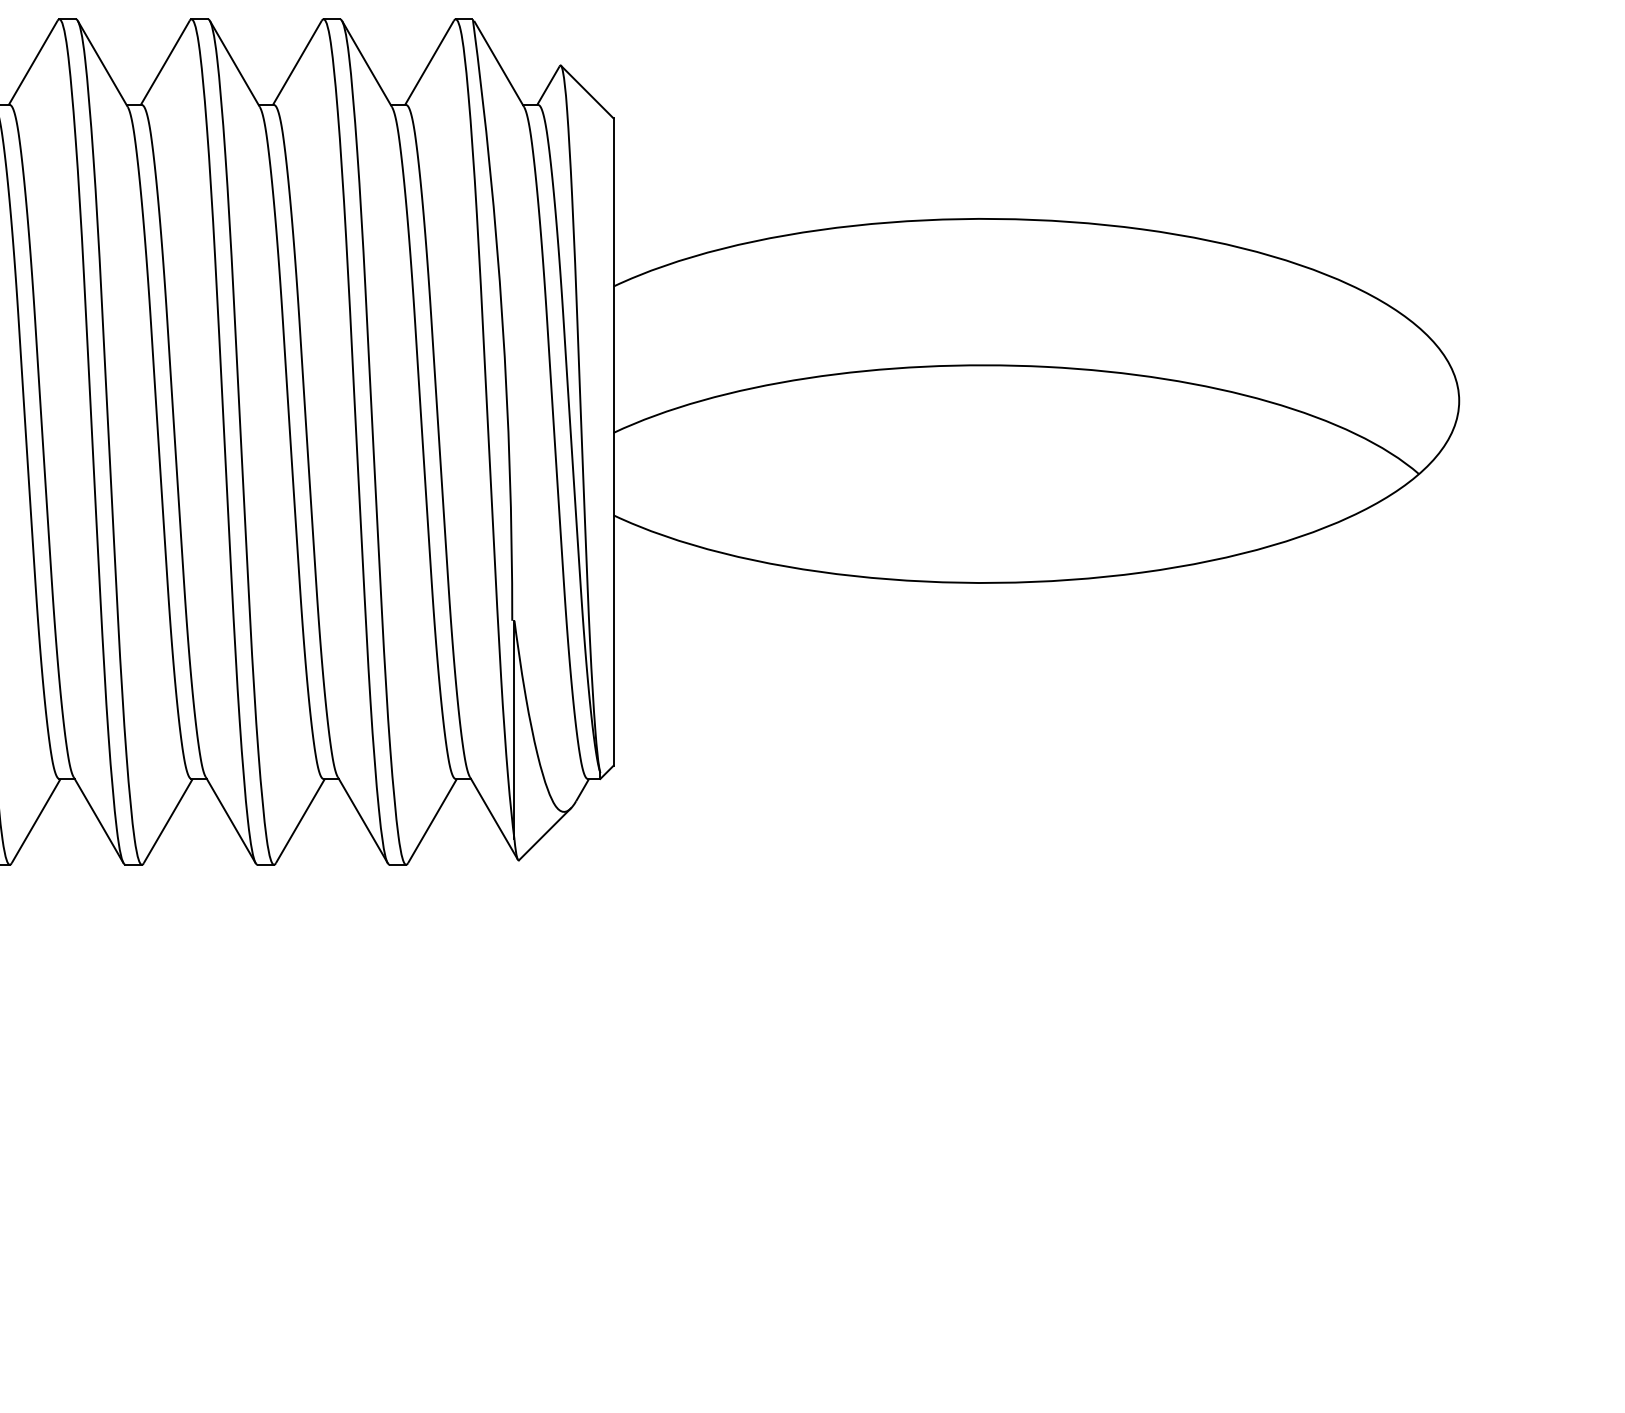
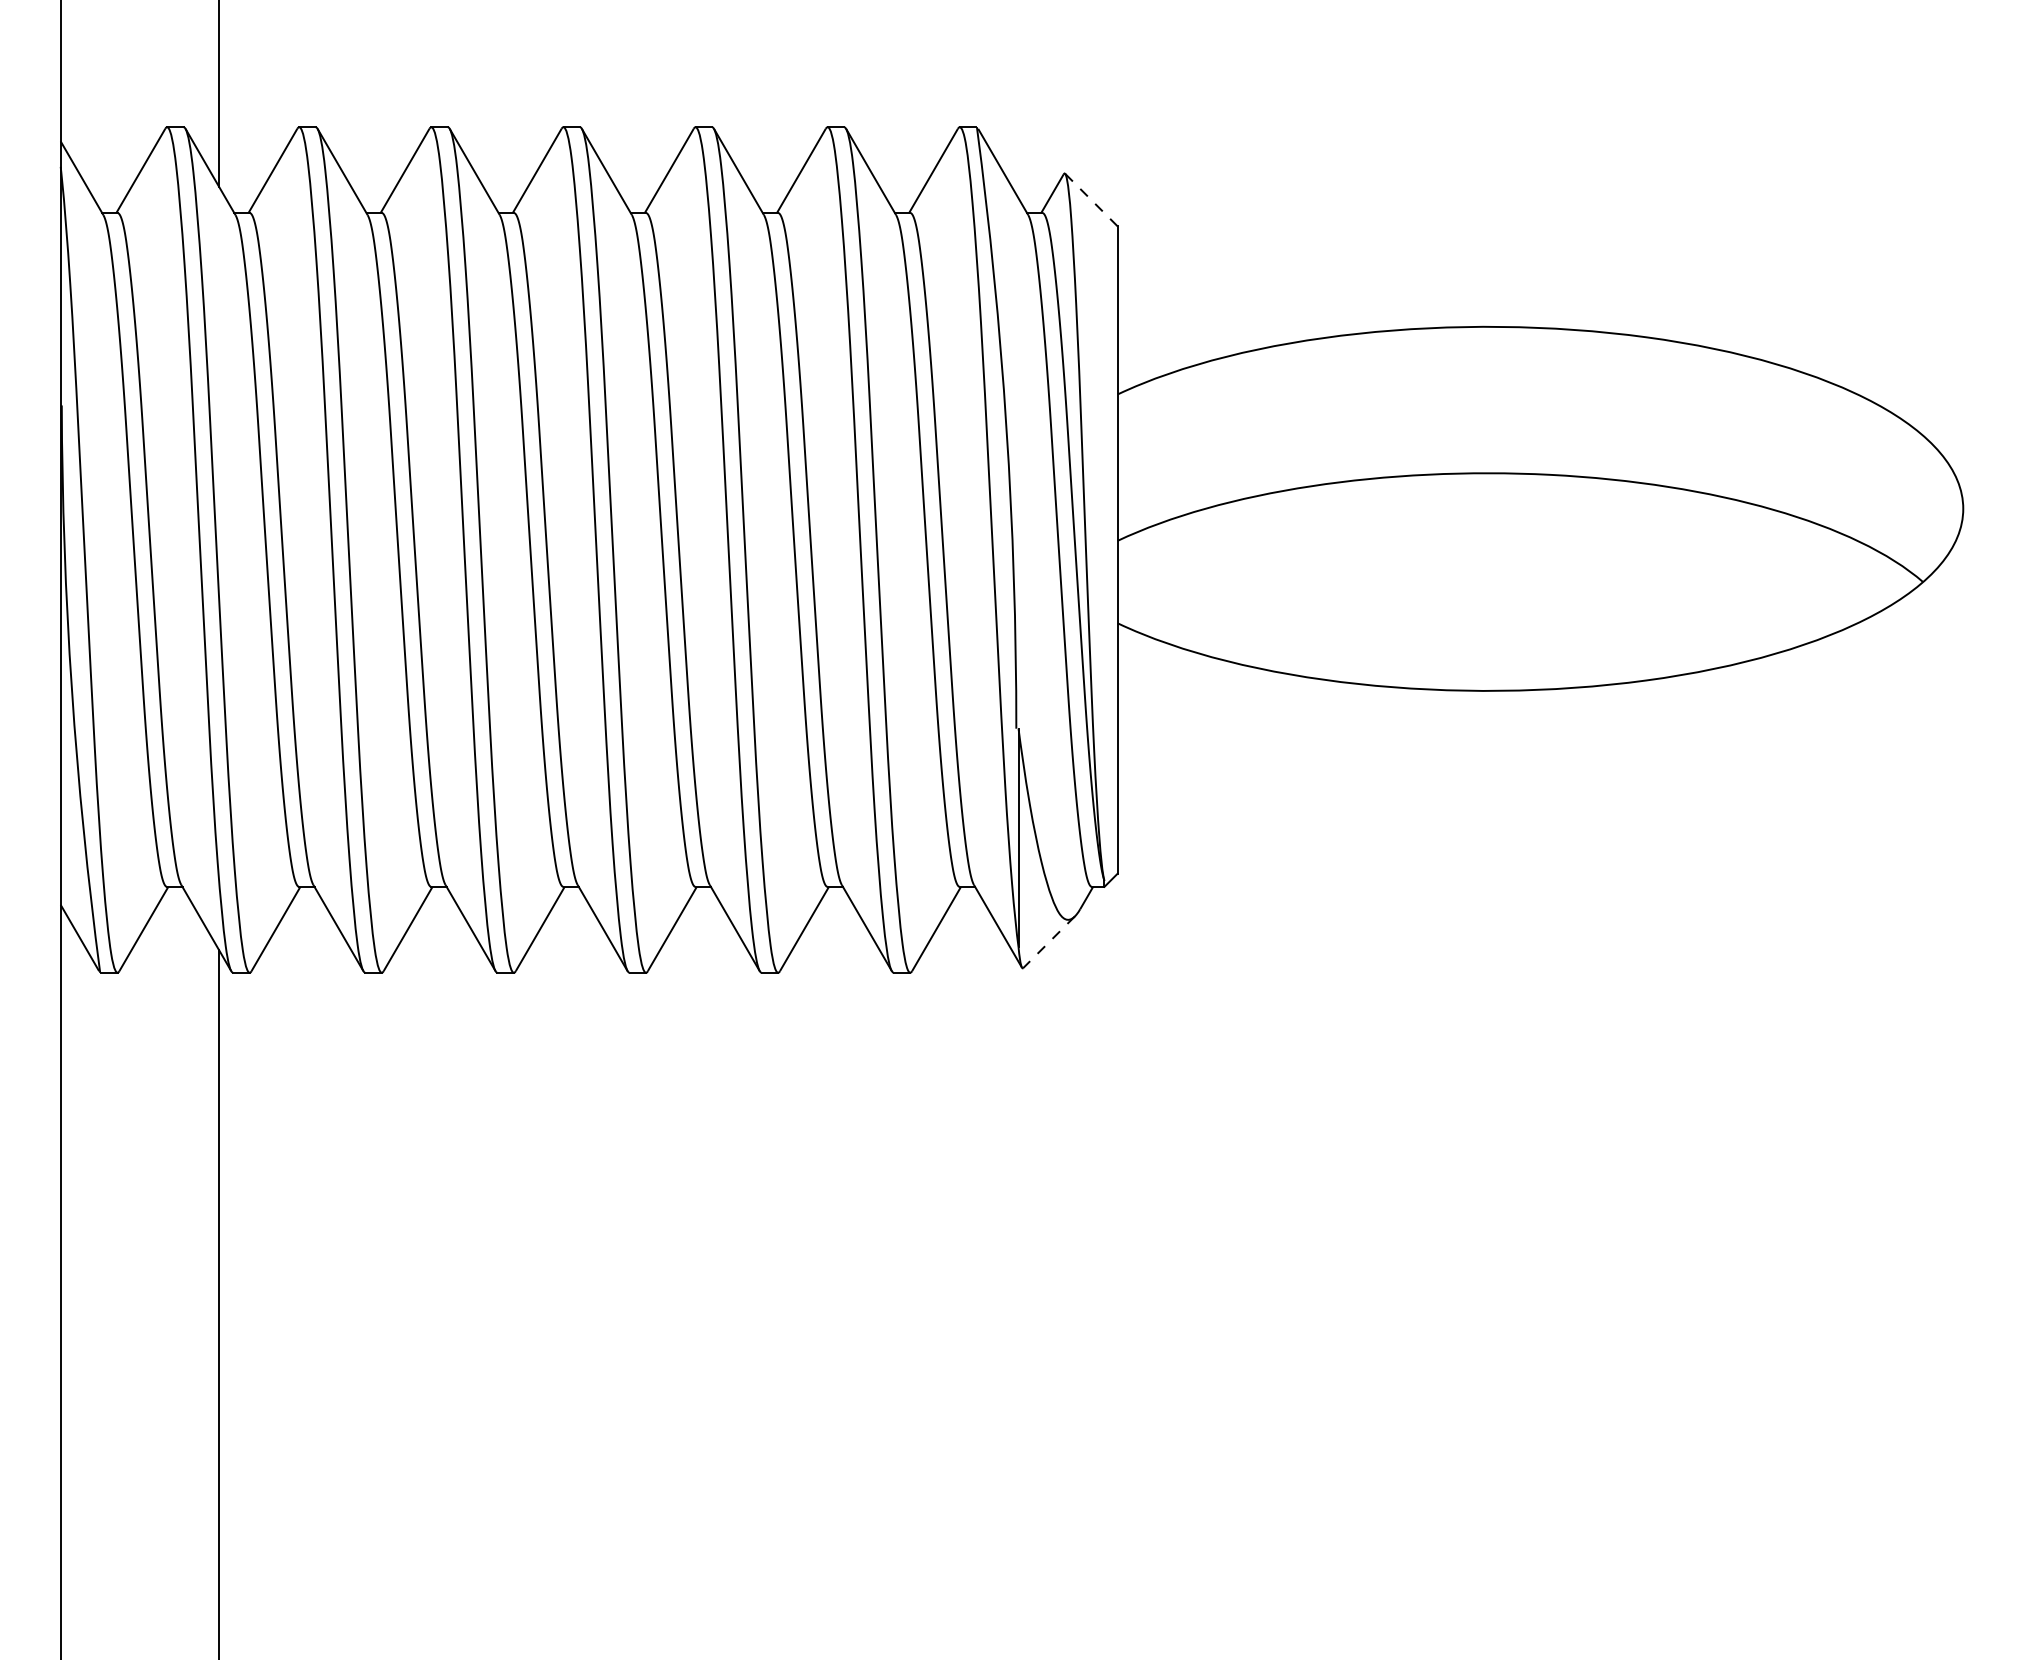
line: (587, 91) -> (1091, 199), solid -> dashed
line: (545, 834) -> (1049, 942), solid -> dashed

